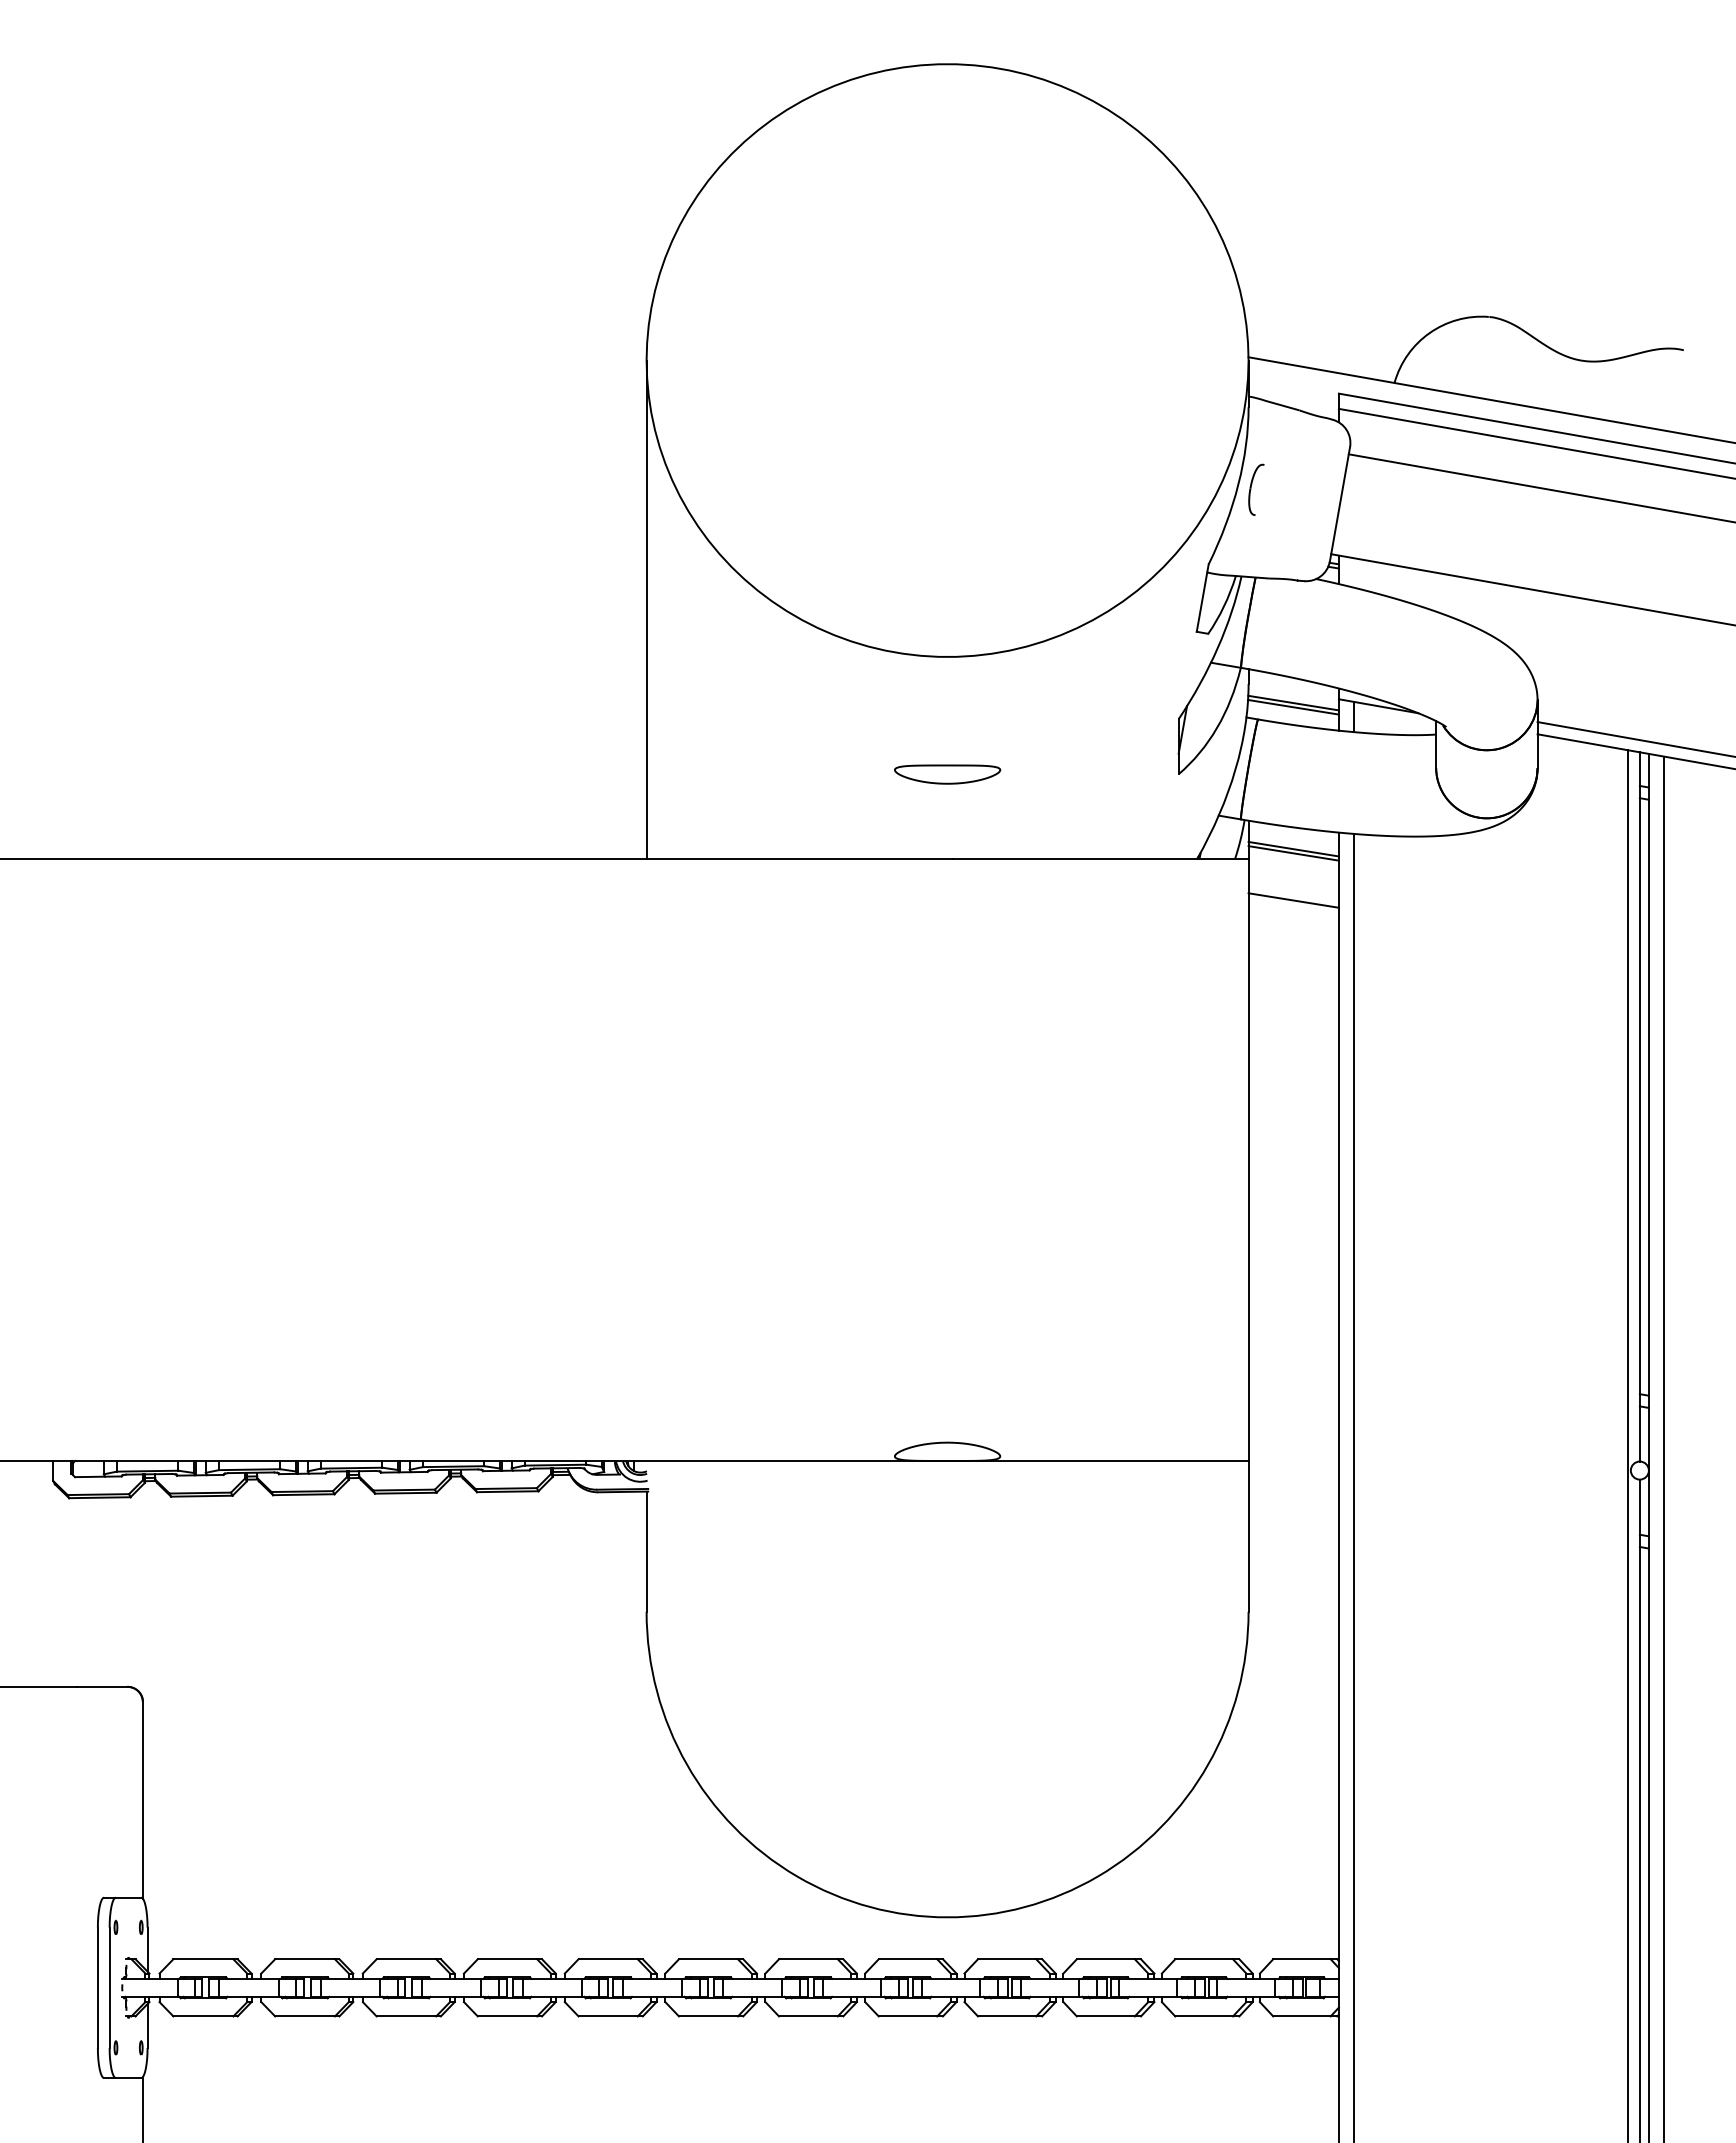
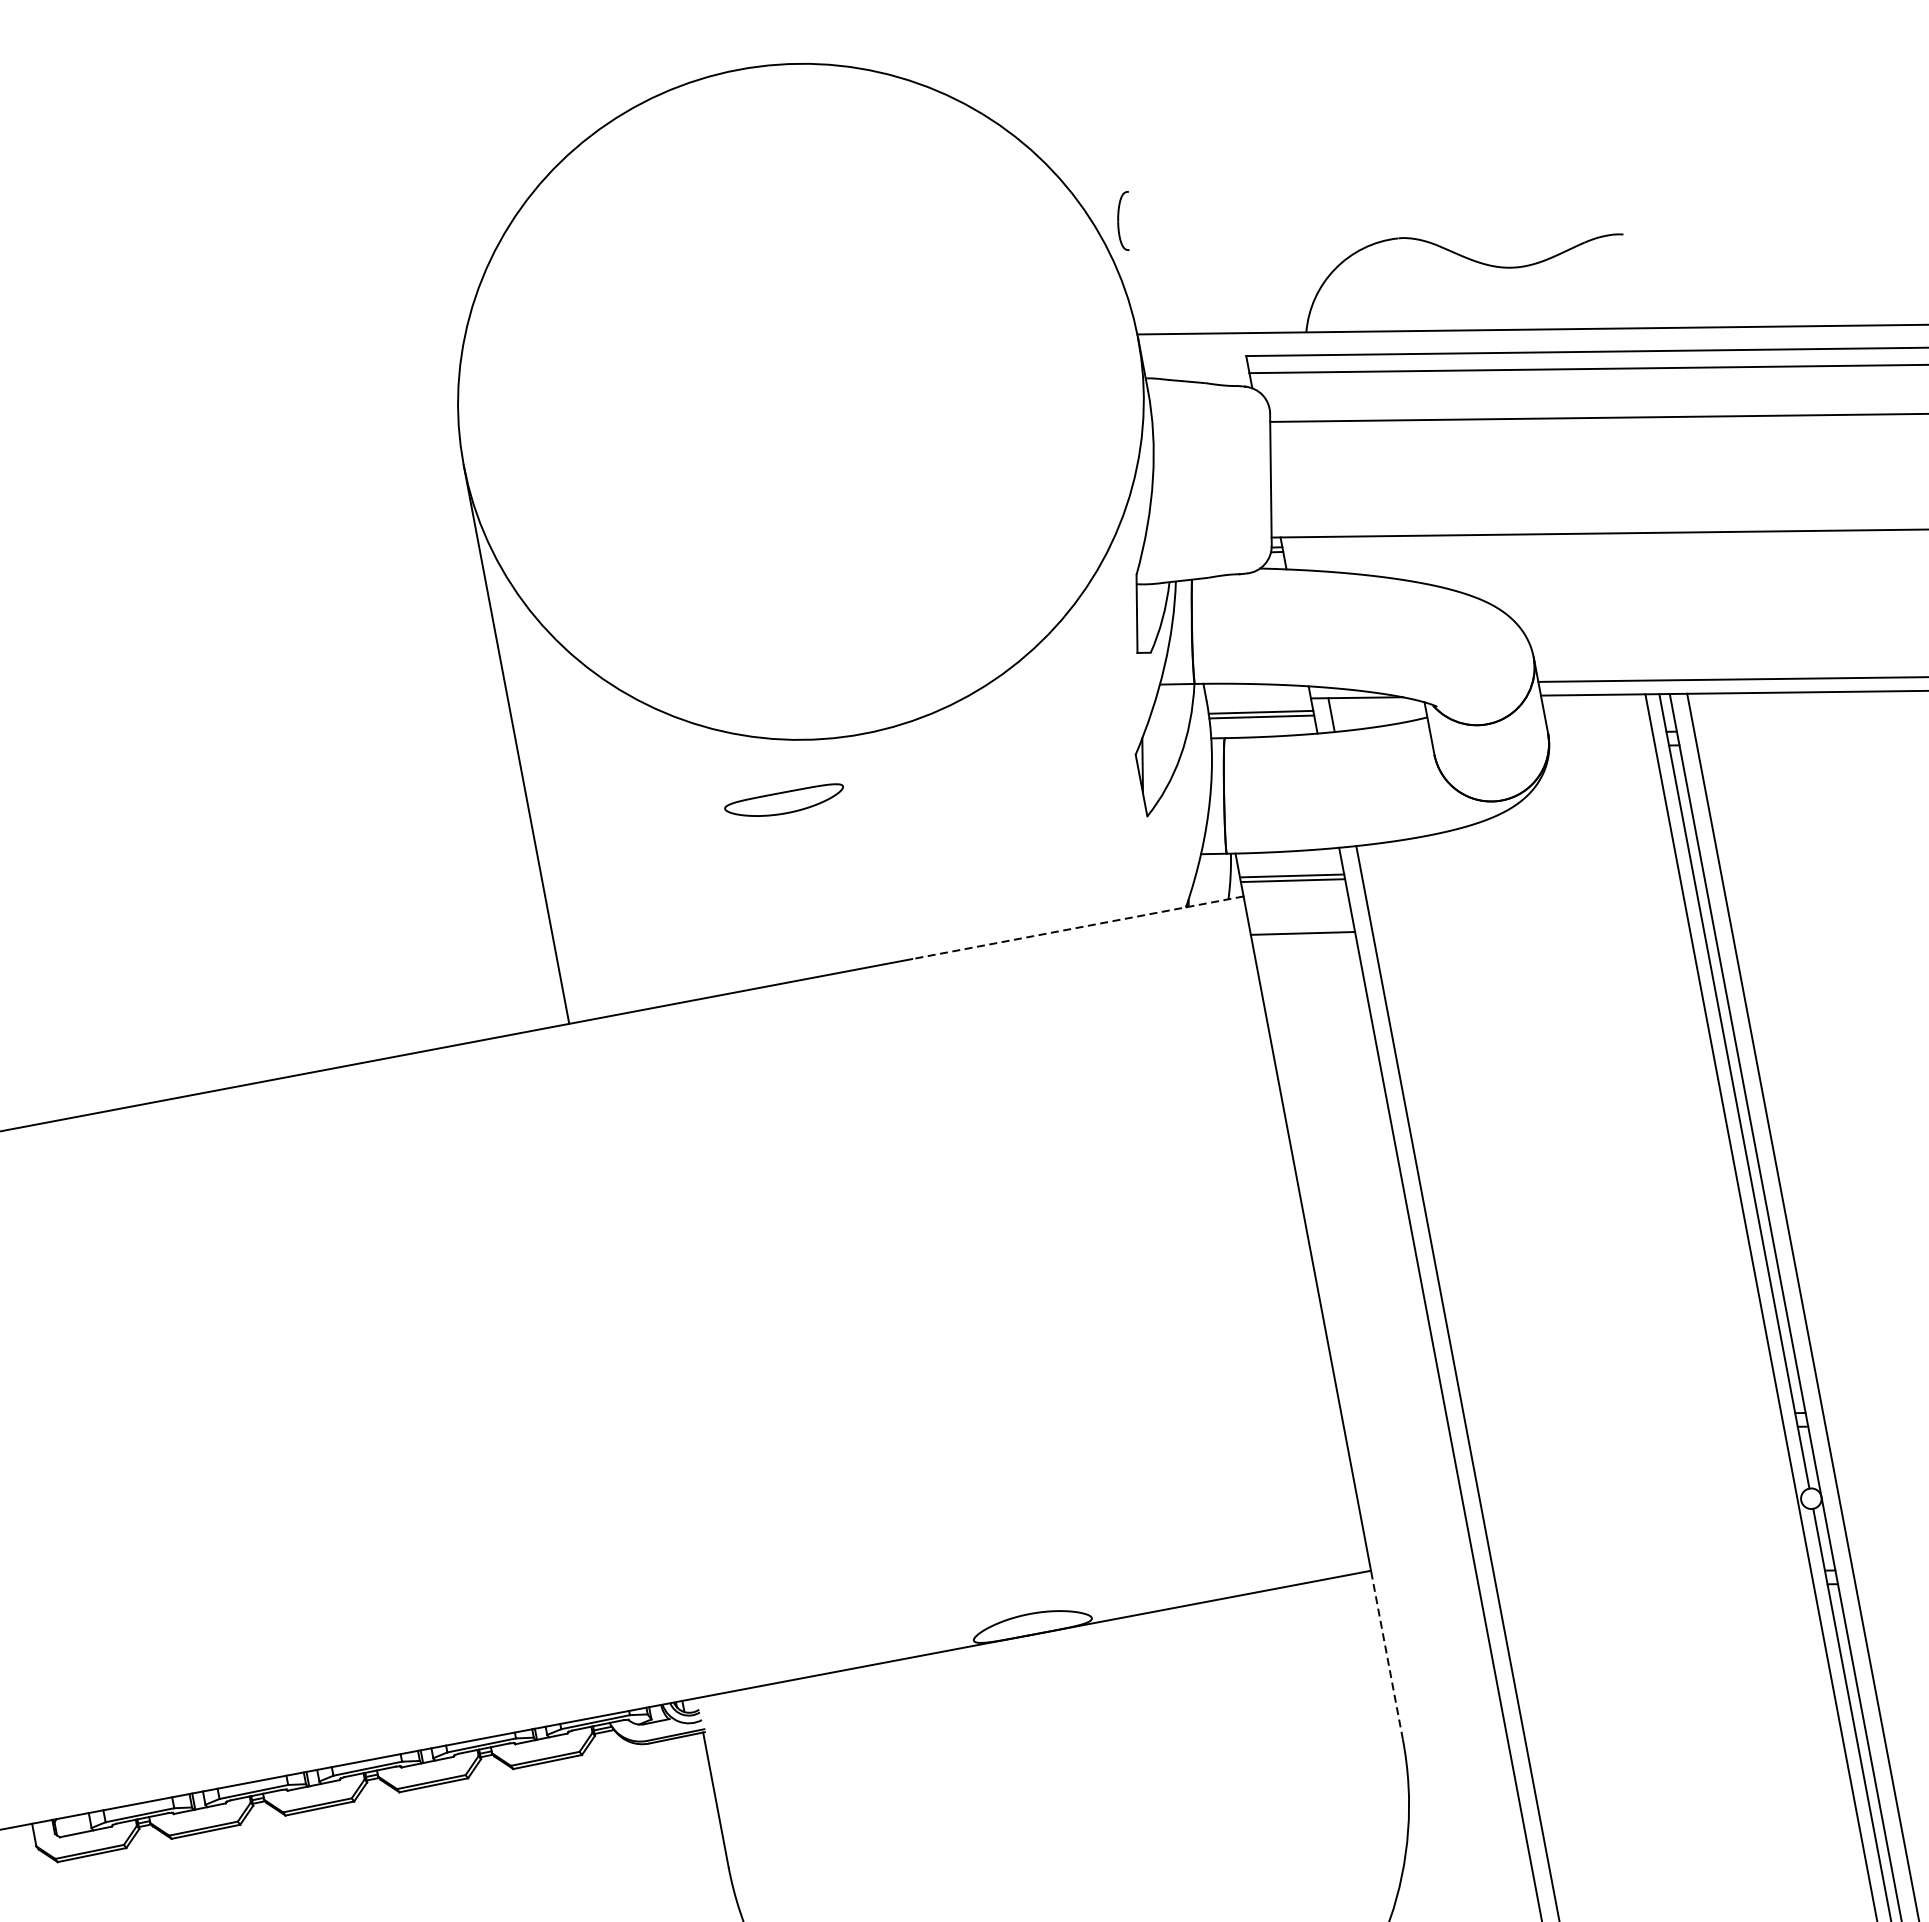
part: (1256, 489) -> (1125, 221), moved
part: (947, 774) -> (784, 802), moved
line: (1100, 858) -> (1077, 927), solid -> dashed
line: (1248, 1535) -> (1386, 1654), solid -> dashed

